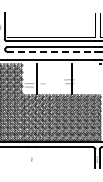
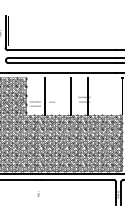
line: (51, 51) -> (62, 62), dashed -> solid
line: (58, 78) -> (71, 95), added

